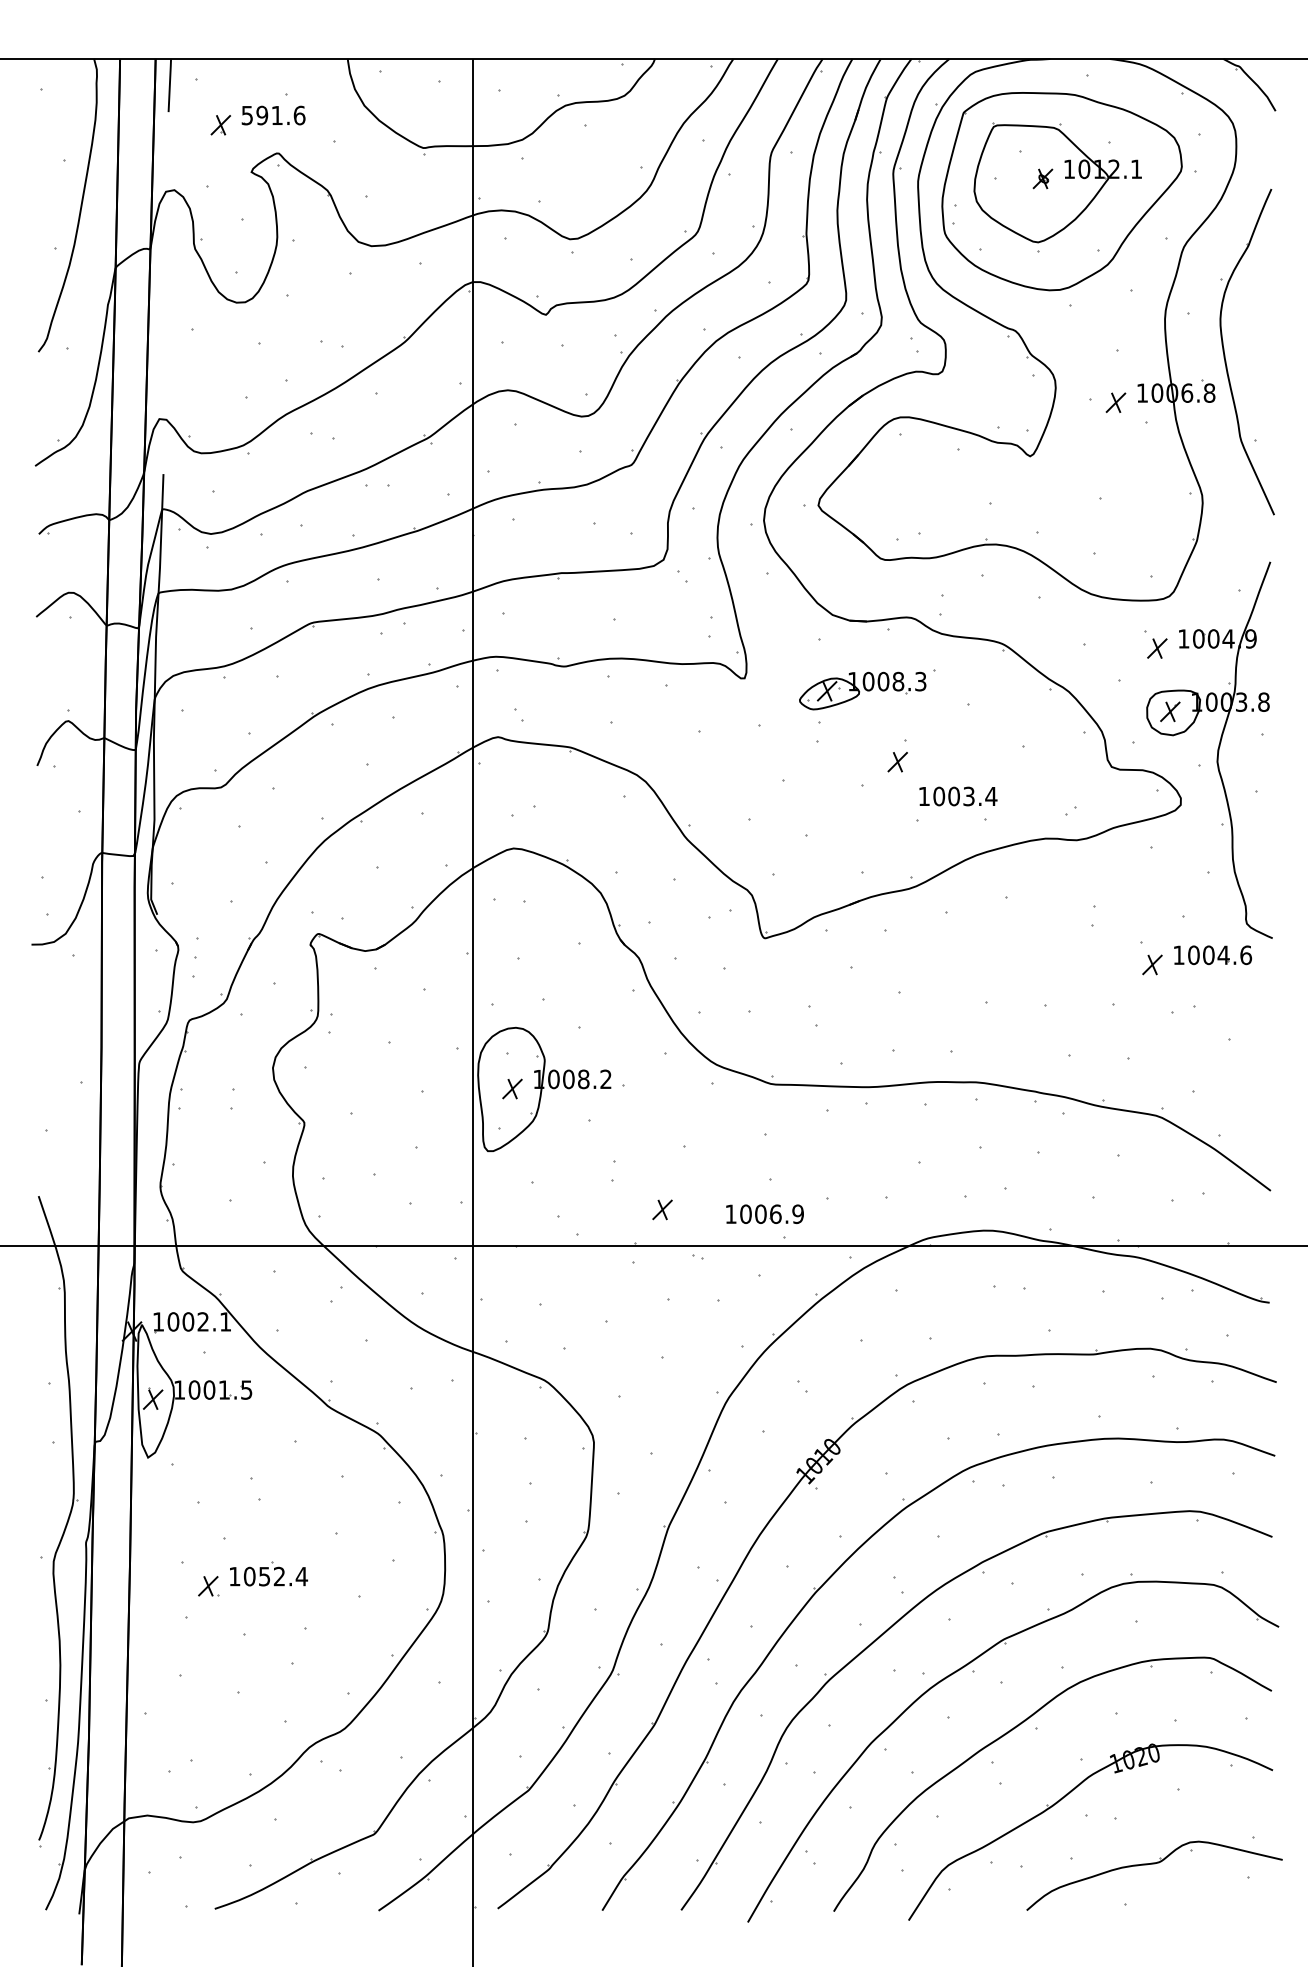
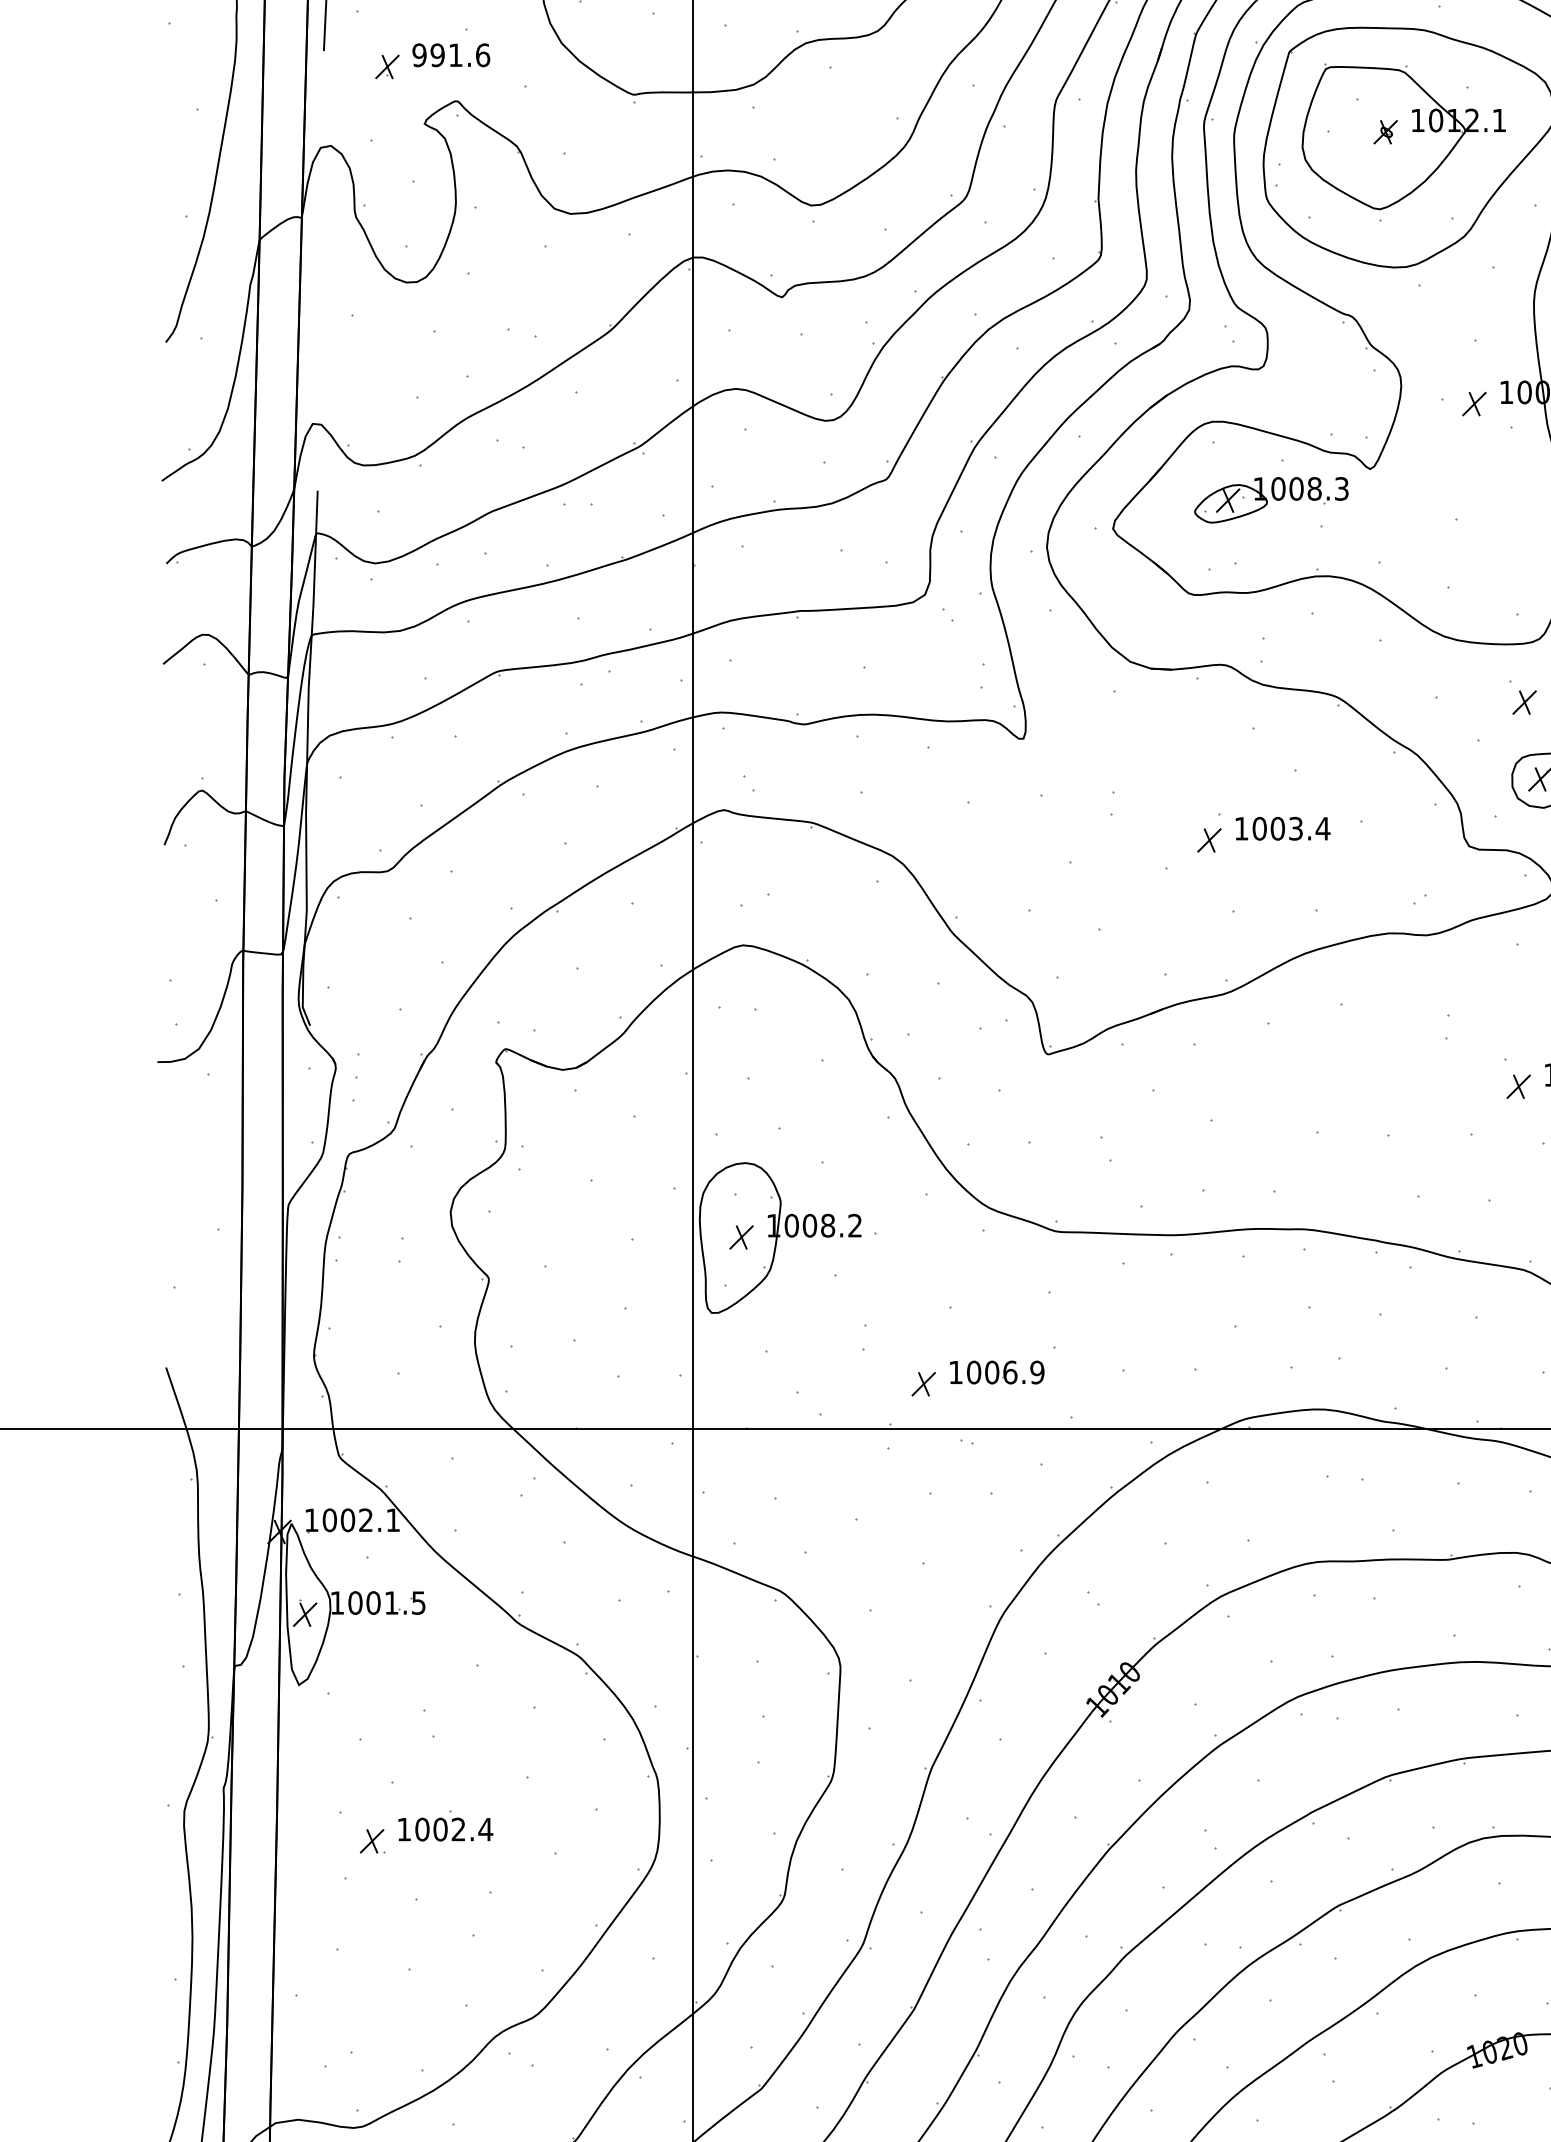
text: (247, 114) -> (419, 53), 591.6 -> 991.6
part: (862, 690) -> (1271, 499), moved
text: (958, 796) -> (1283, 828), moved
part: (764, 1213) -> (996, 1371), moved
text: (264, 1576) -> (440, 1829), 1052.4 -> 1002.4

